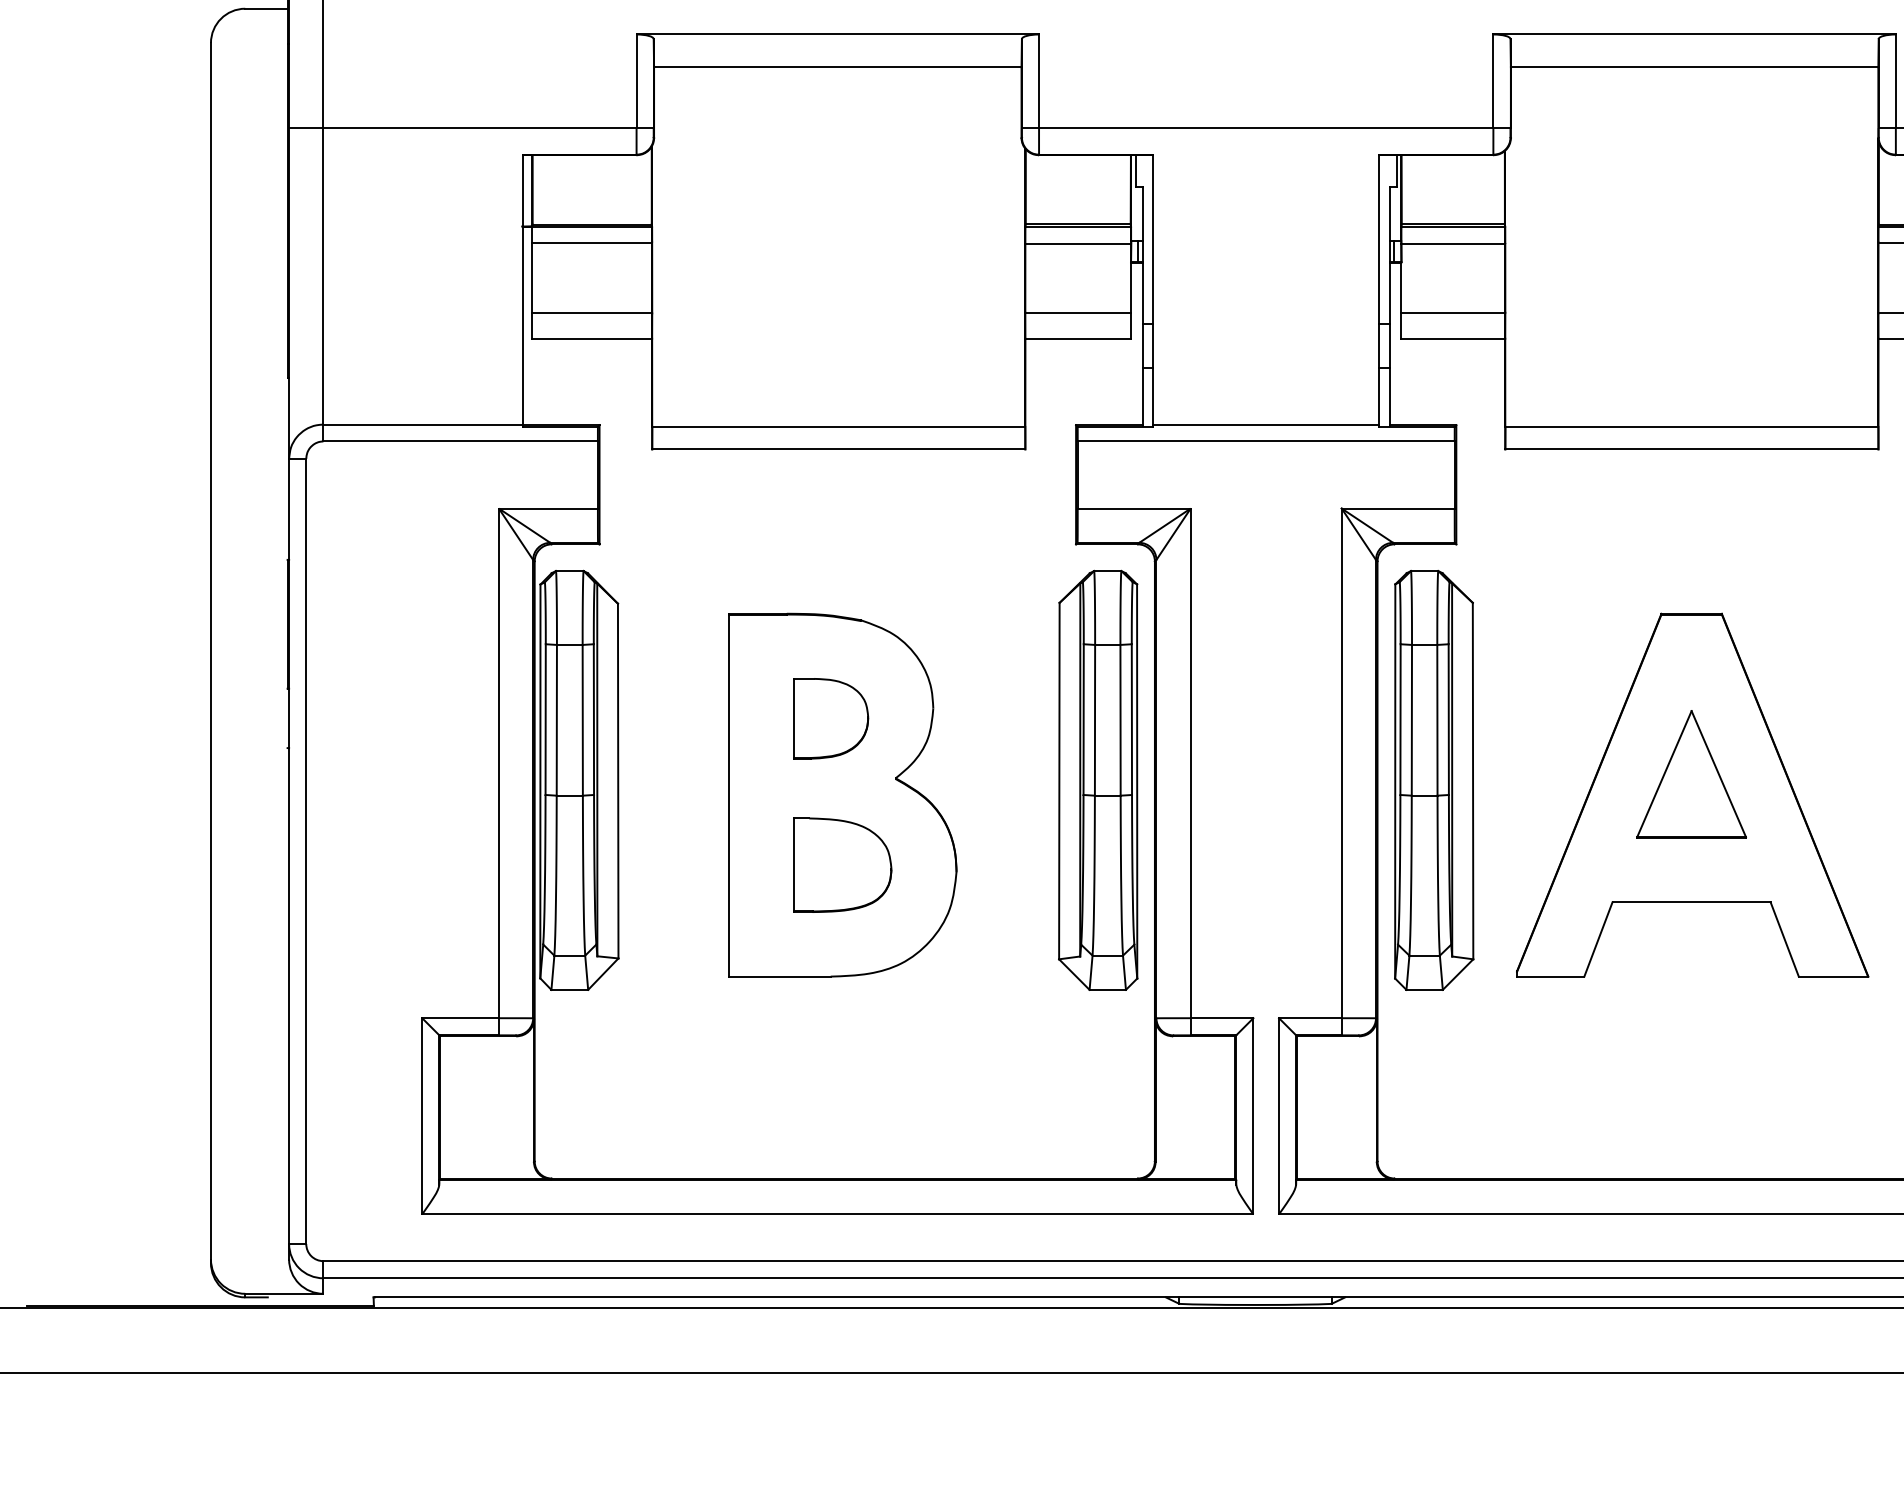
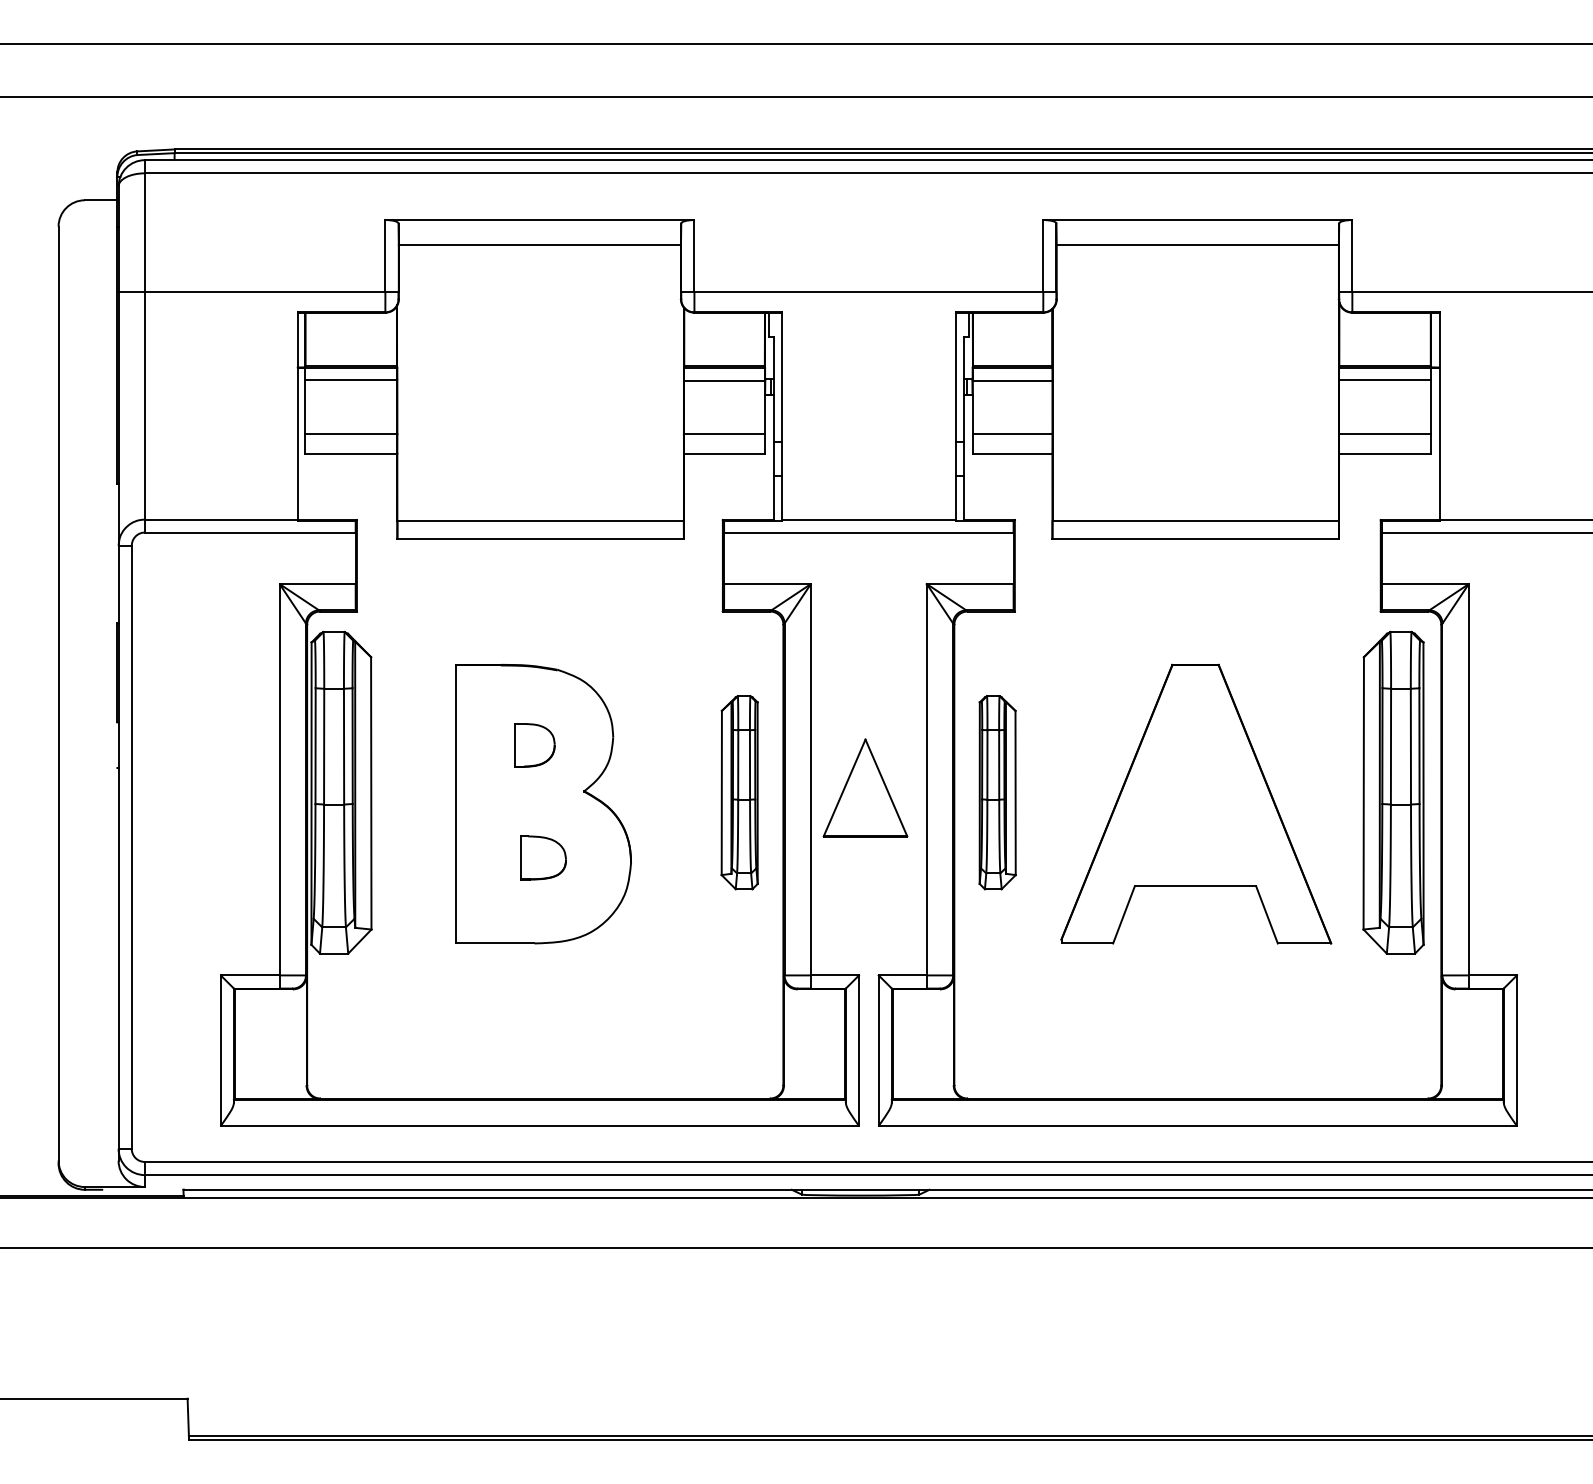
part: (830, 718) -> (534, 745), size x0.7
part: (1691, 773) -> (865, 787), moved
part: (1097, 779) -> (739, 792), size x0.6
part: (1433, 779) -> (997, 792), size x0.6
part: (842, 864) -> (543, 857), size x0.6

